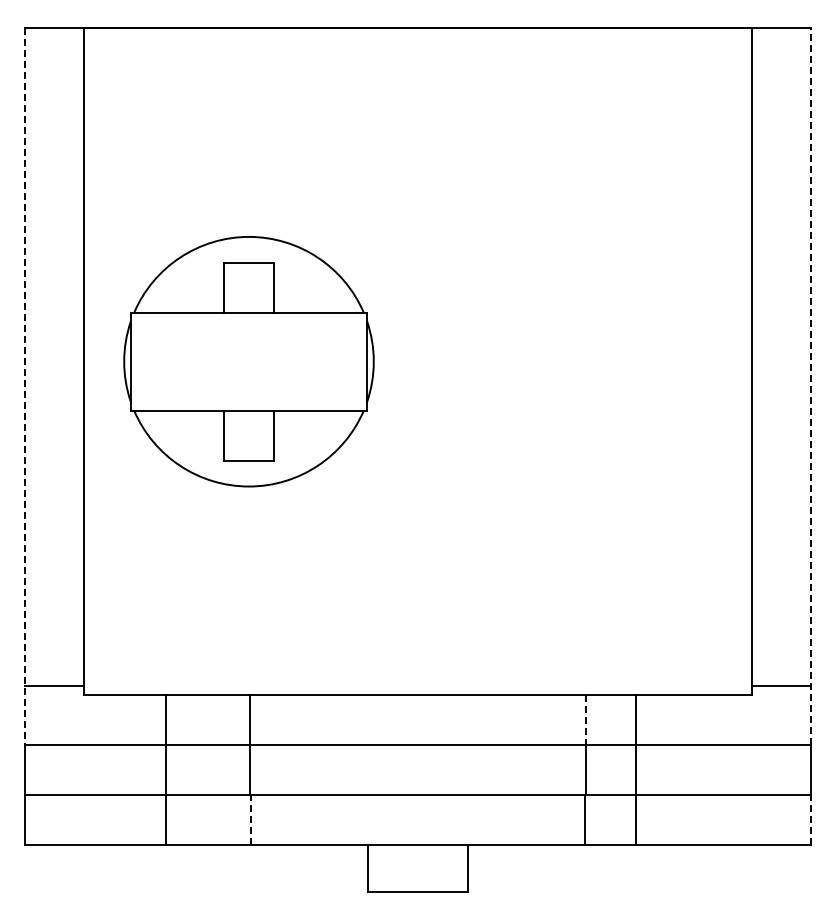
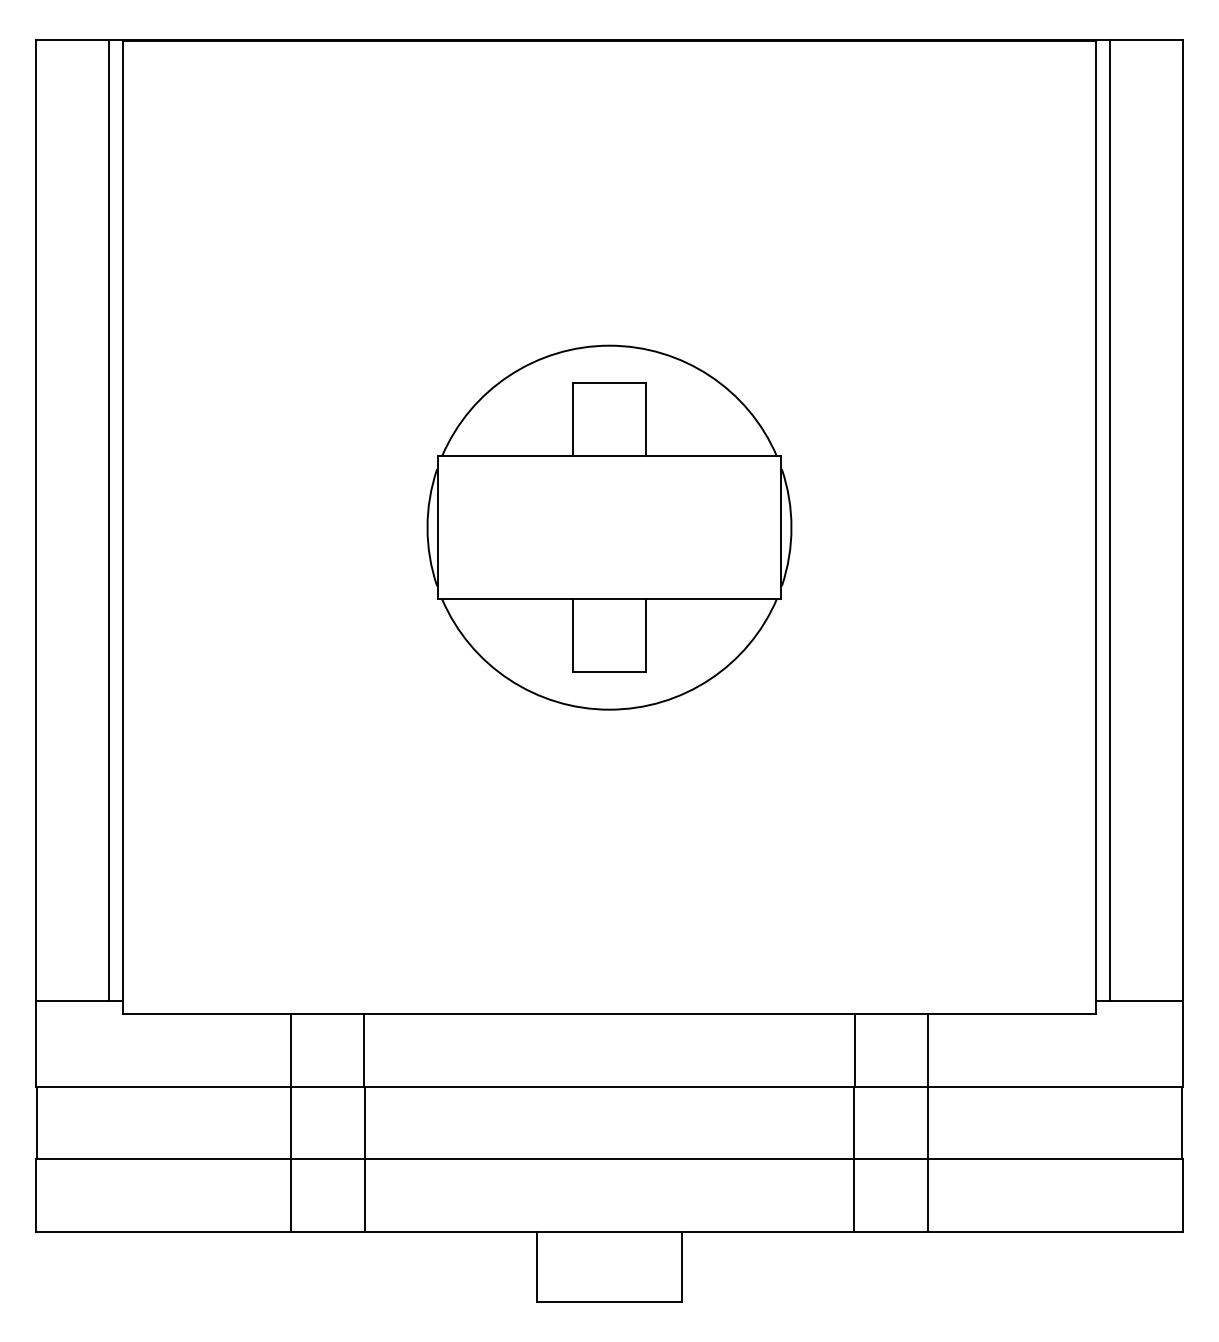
line: (74, 356) -> (108, 520), added
line: (761, 356) -> (1110, 520), added
part: (248, 361) -> (608, 527), moved
line: (24, 386) -> (35, 563), dashed -> solid
line: (811, 386) -> (1183, 563), dashed -> solid
line: (586, 720) -> (855, 1050), dashed -> solid
line: (165, 769) -> (290, 1122), moved
line: (250, 819) -> (365, 1195), dashed -> solid
line: (811, 819) -> (1183, 1195), dashed -> solid

